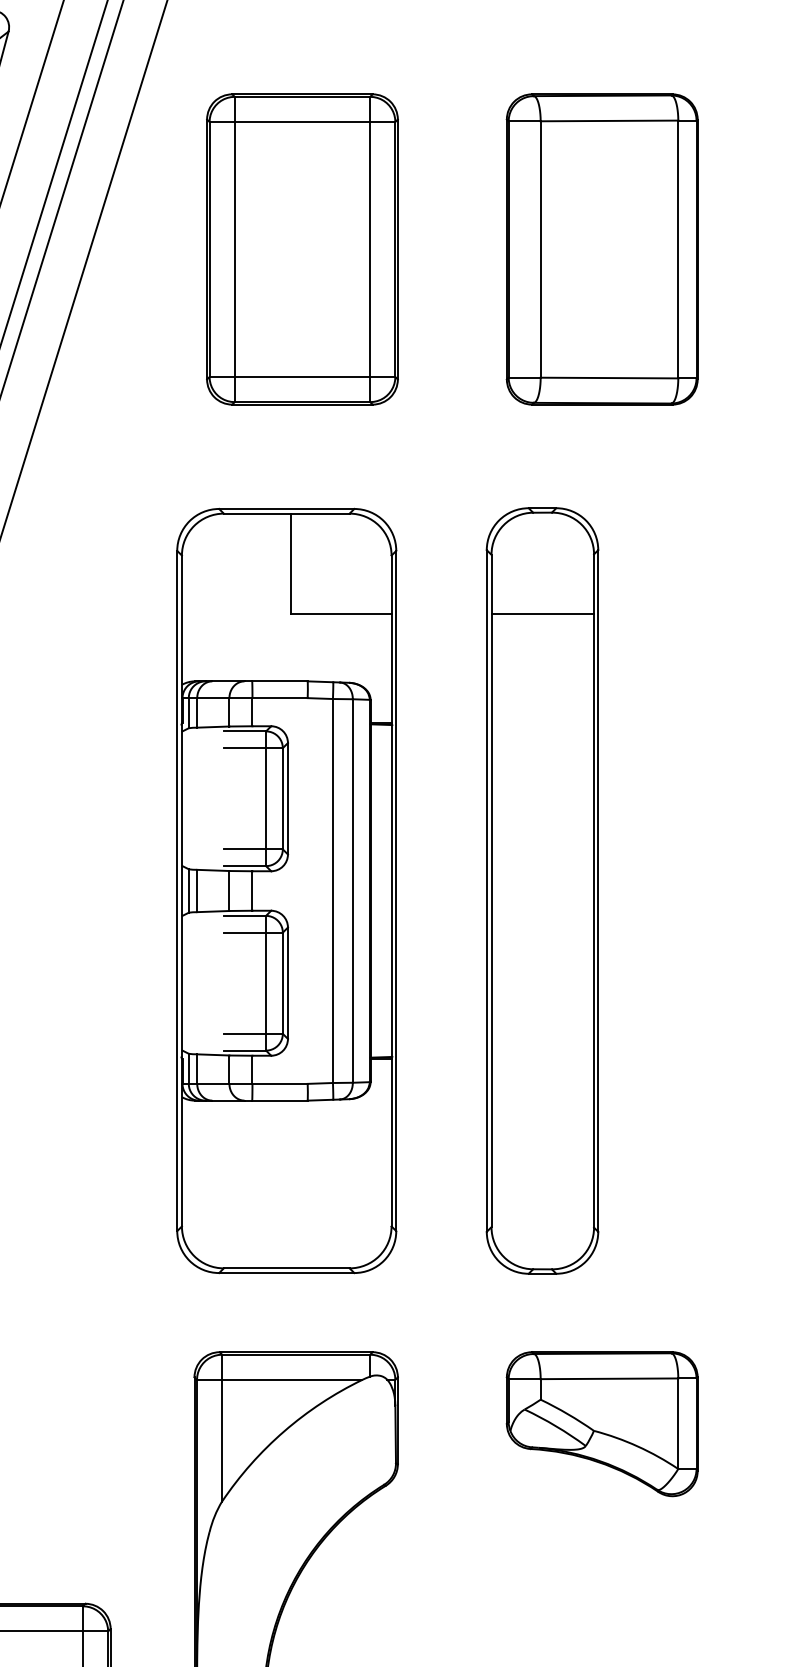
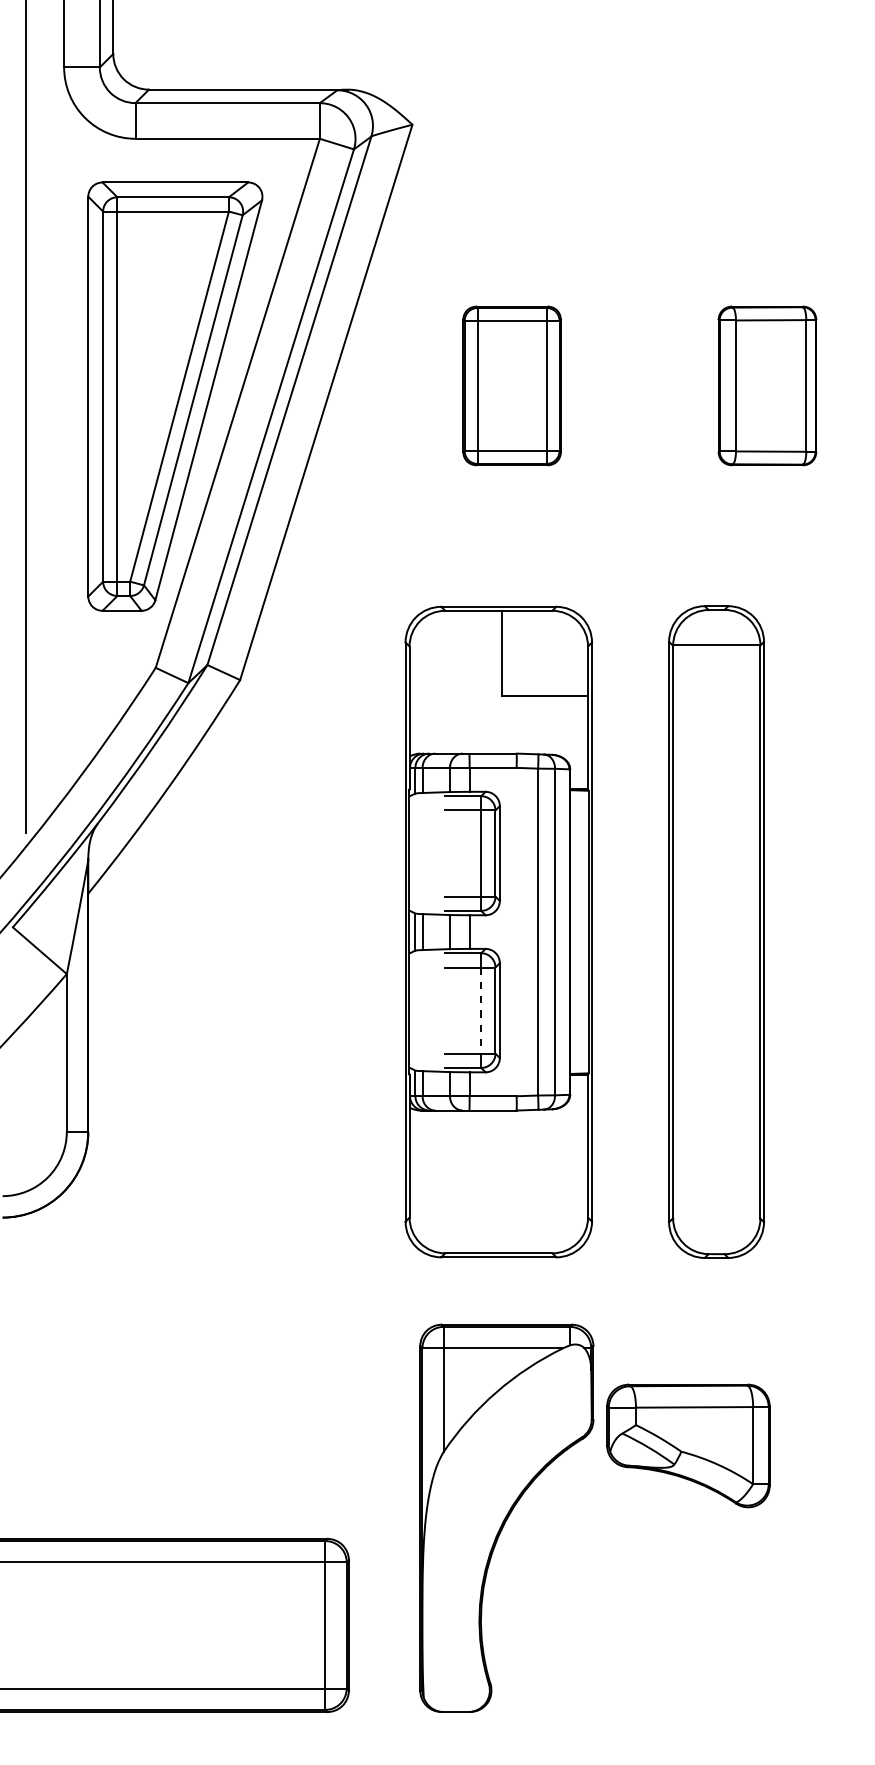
part: (301, 248) -> (511, 385), size x0.6
part: (602, 248) -> (767, 385), size x0.6
line: (542, 614) -> (716, 645), moved
line: (266, 984) -> (481, 1011), solid -> dashed
part: (602, 1423) -> (688, 1445), moved

